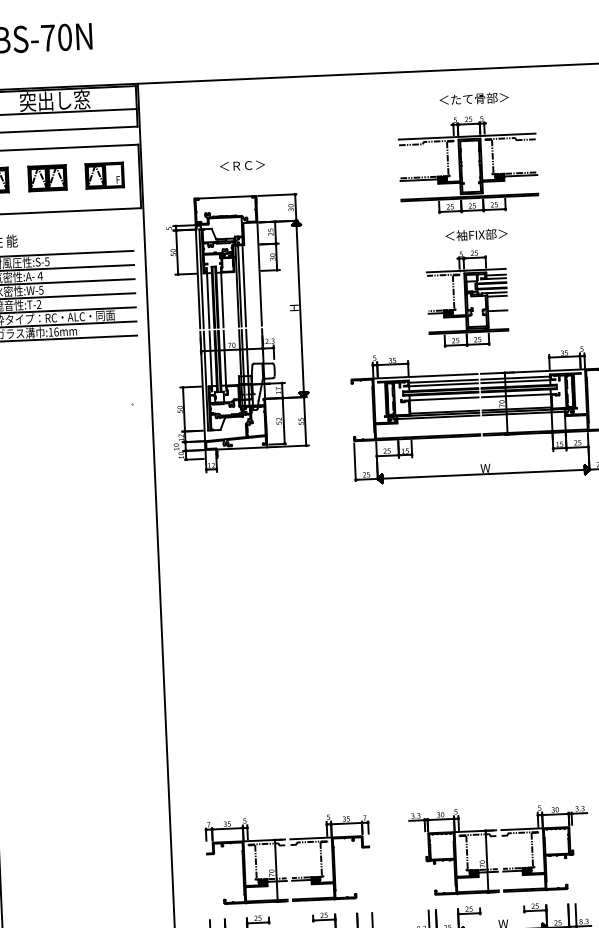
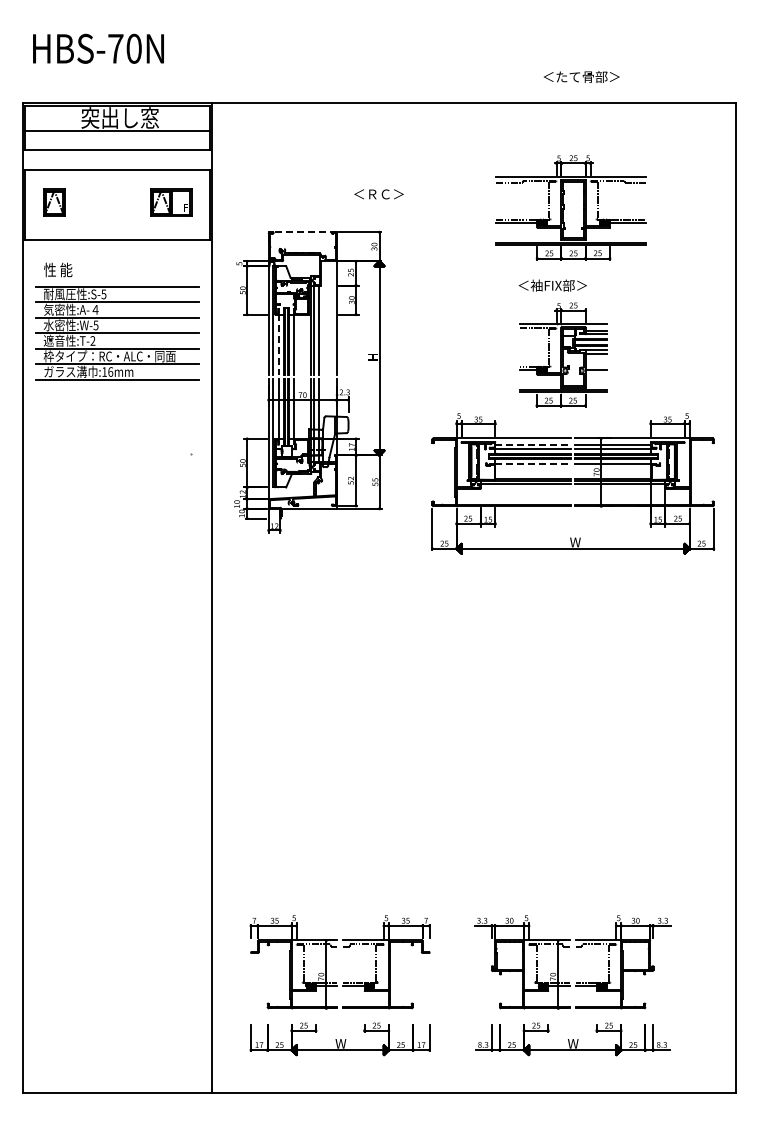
text: (473, 98) -> (581, 76), moved
text: (242, 165) -> (378, 194), moved
part: (47, 178) -> (108, 202), removed
line: (225, 197) -> (302, 232), solid -> dashed
text: (476, 234) -> (552, 285), moved
line: (207, 301) -> (278, 345), solid -> dashed
line: (443, 381) -> (533, 444), solid -> dashed
line: (444, 399) -> (533, 464), solid -> dashed

